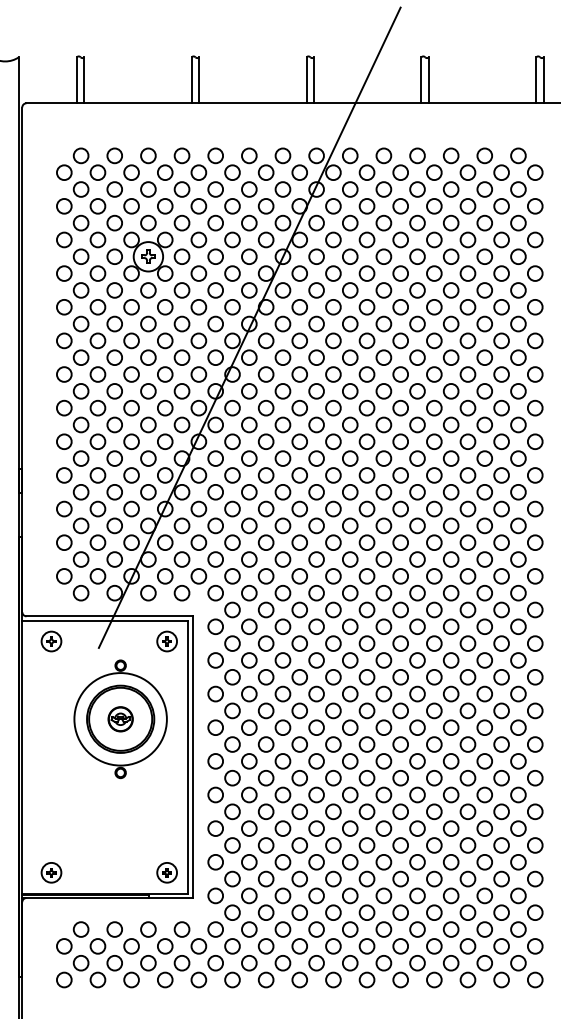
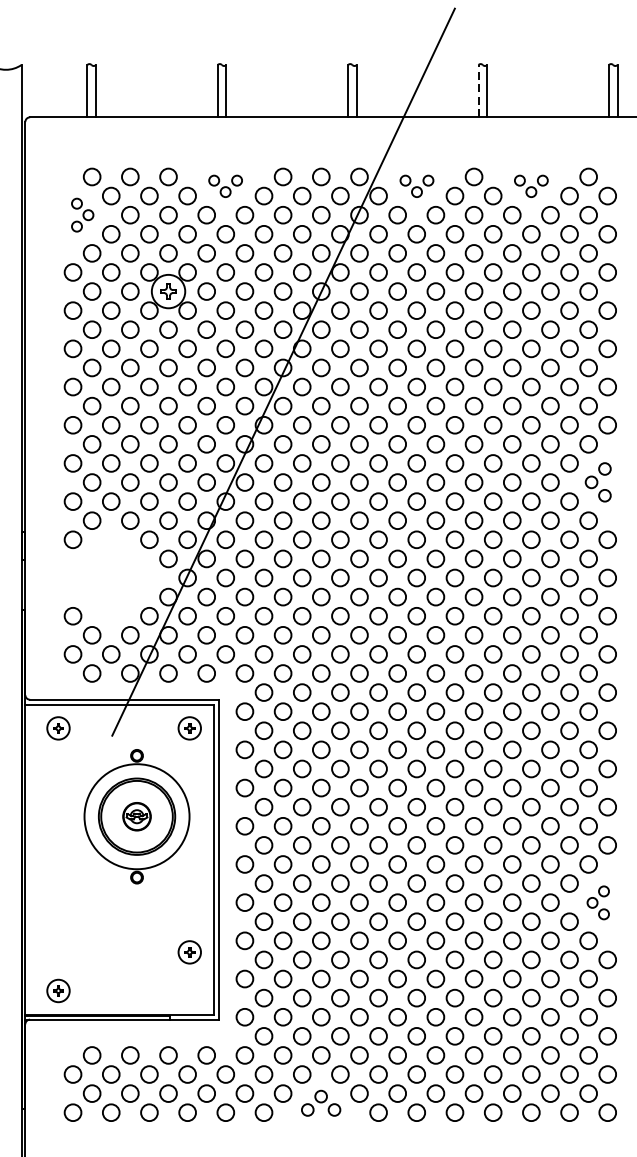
line: (421, 79) -> (478, 90), solid -> dashed
part: (198, 163) -> (225, 185), size x0.6
part: (367, 163) -> (417, 185), size x0.6
part: (467, 163) -> (530, 185), size x0.6
part: (72, 189) -> (82, 215), size x0.6
part: (526, 424) -> (597, 481), size x0.7
part: (97, 508) -> (110, 577), removed
part: (526, 795) -> (597, 903), size x0.6
part: (166, 872) -> (189, 952), moved
part: (282, 971) -> (320, 1103), size x0.7

